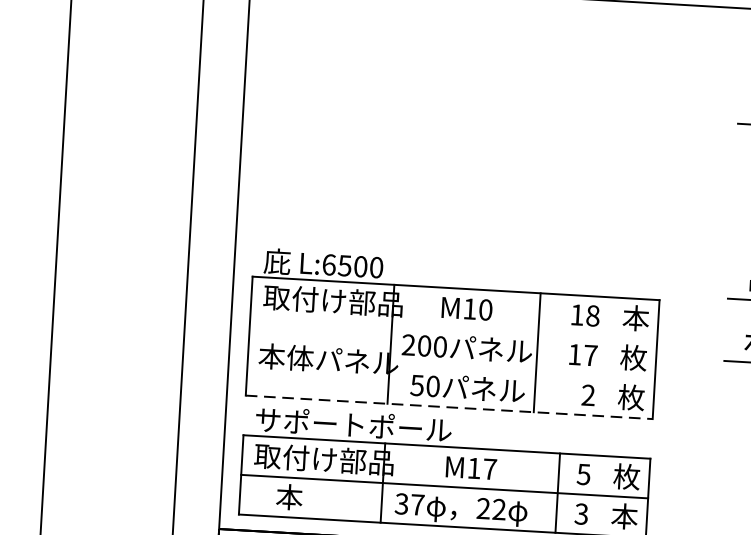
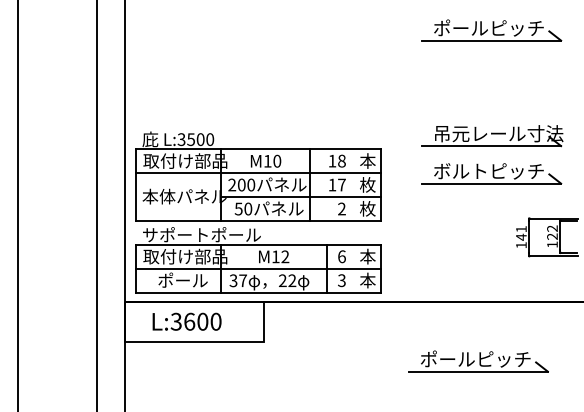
text: (329, 264) -> (181, 139), L:6500 -> L:3500
line: (453, 328) -> (258, 173), added
line: (522, 372) -> (301, 197), added
line: (448, 408) -> (258, 221), dashed -> solid
text: (490, 468) -> (285, 256), M17 -> M12
text: (583, 474) -> (341, 256), 5 -> 6
text: (626, 476) -> (367, 256), 枚 -> 本
text: (317, 498) -> (182, 280), 本 -> ポール

